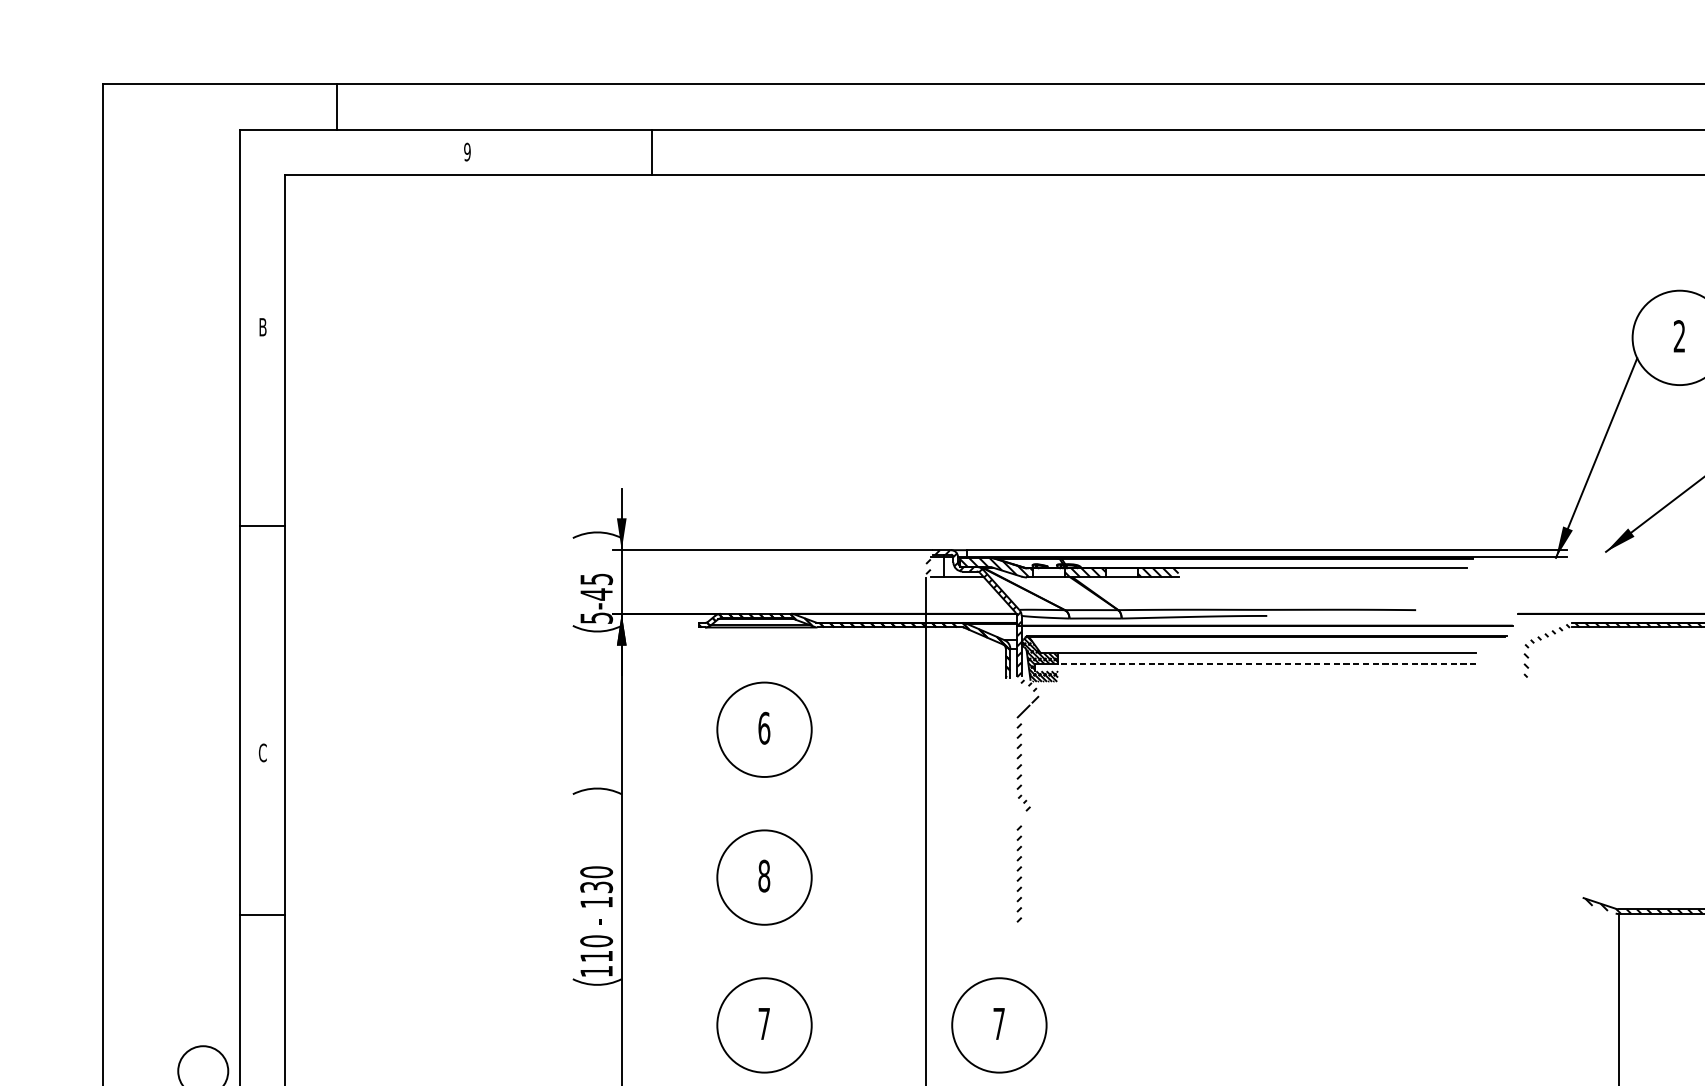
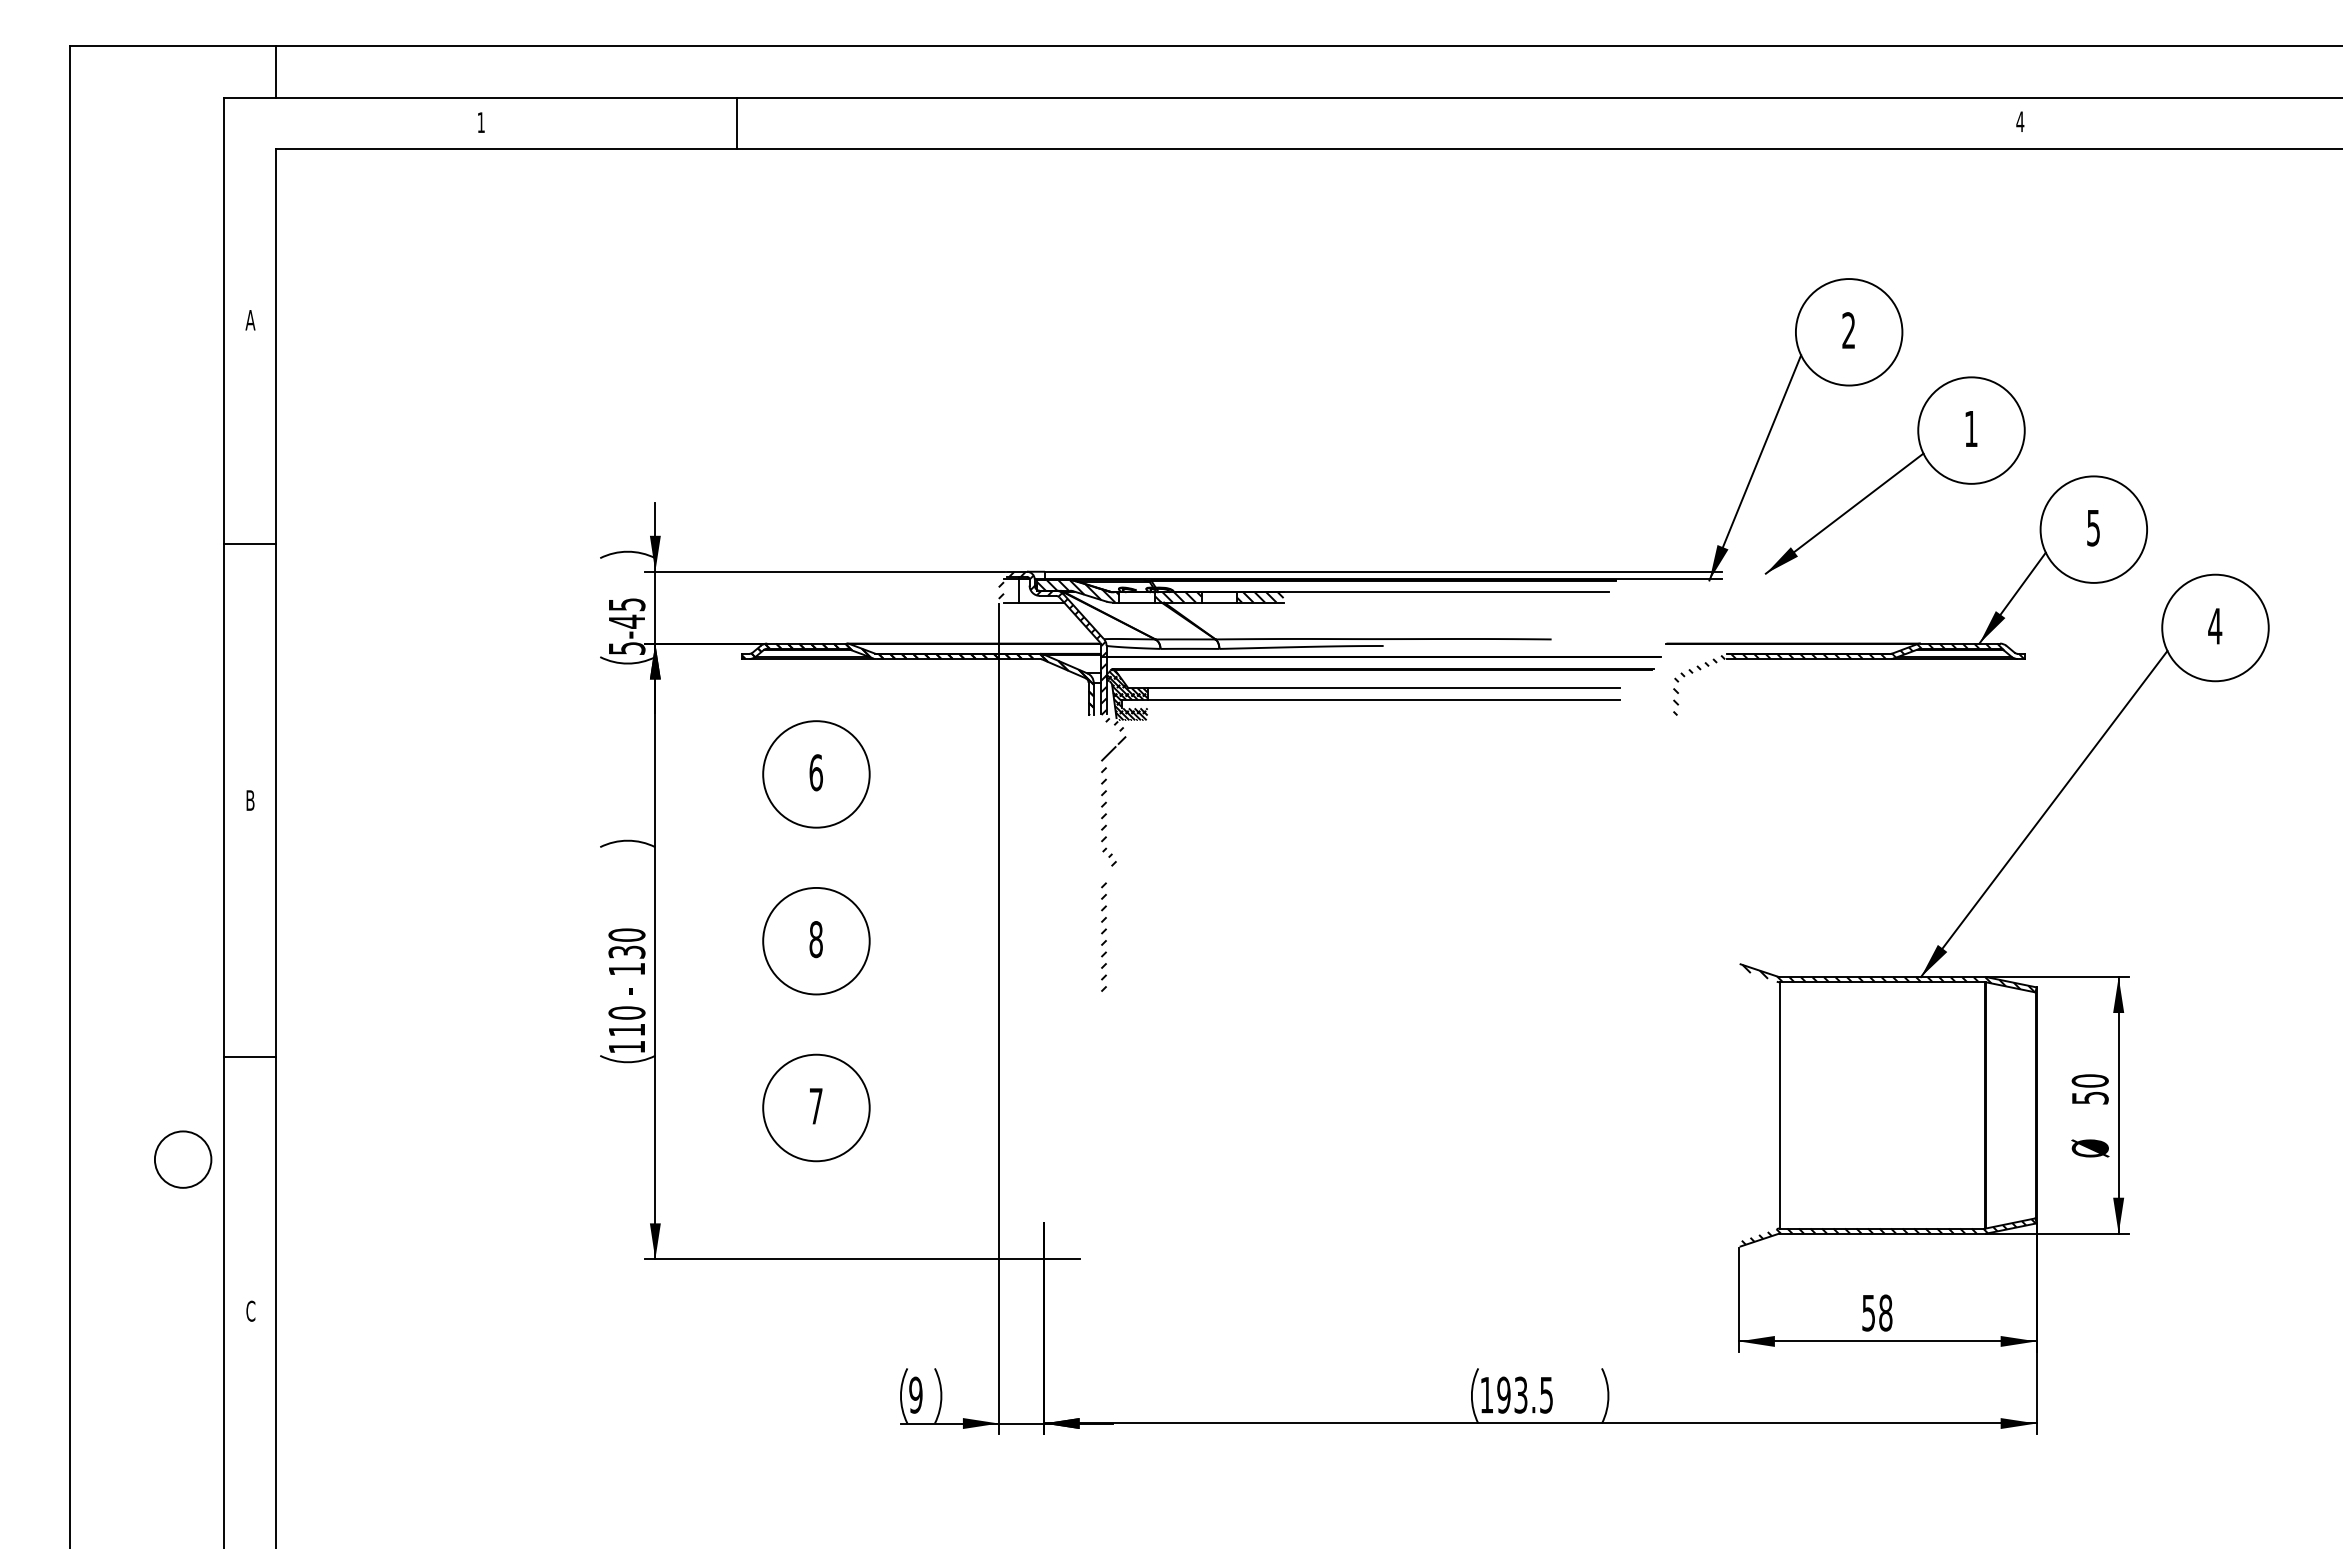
line: (336, 106) -> (275, 71), moved
text: (466, 151) -> (480, 122), 9 -> 1
line: (652, 151) -> (737, 122), moved
text: (262, 327) -> (250, 320), B -> A
line: (1267, 664) -> (1383, 700), dashed -> solid
text: (262, 752) -> (250, 800), C -> B
line: (262, 915) -> (249, 1057), moved
part: (999, 1024) -> (1081, 1107), removed

